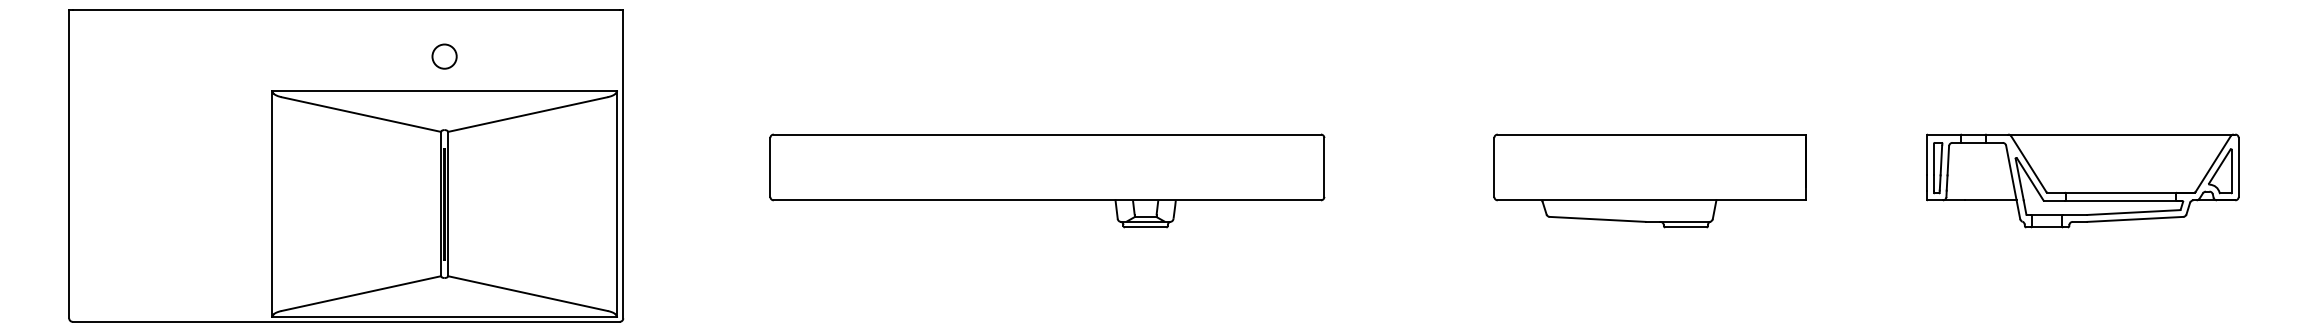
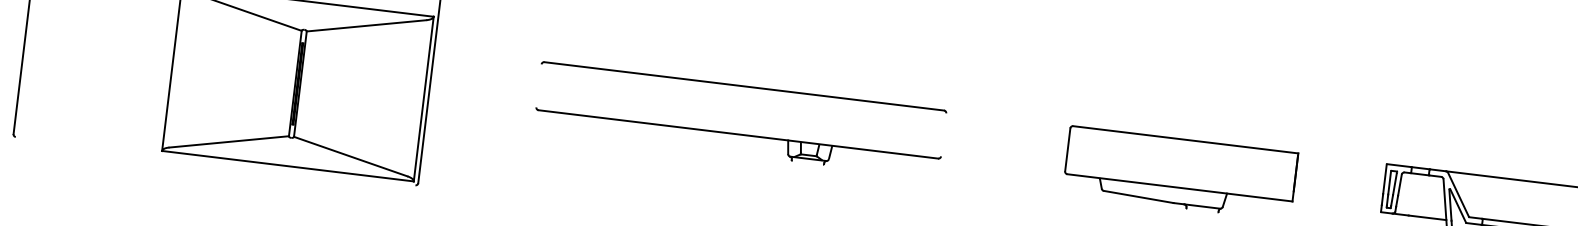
line: (770, 167) -> (539, 85), removed
line: (1324, 167) -> (943, 134), removed
line: (1145, 227) -> (807, 162), removed
line: (1685, 227) -> (1202, 210), removed
line: (345, 321) -> (215, 160), removed

